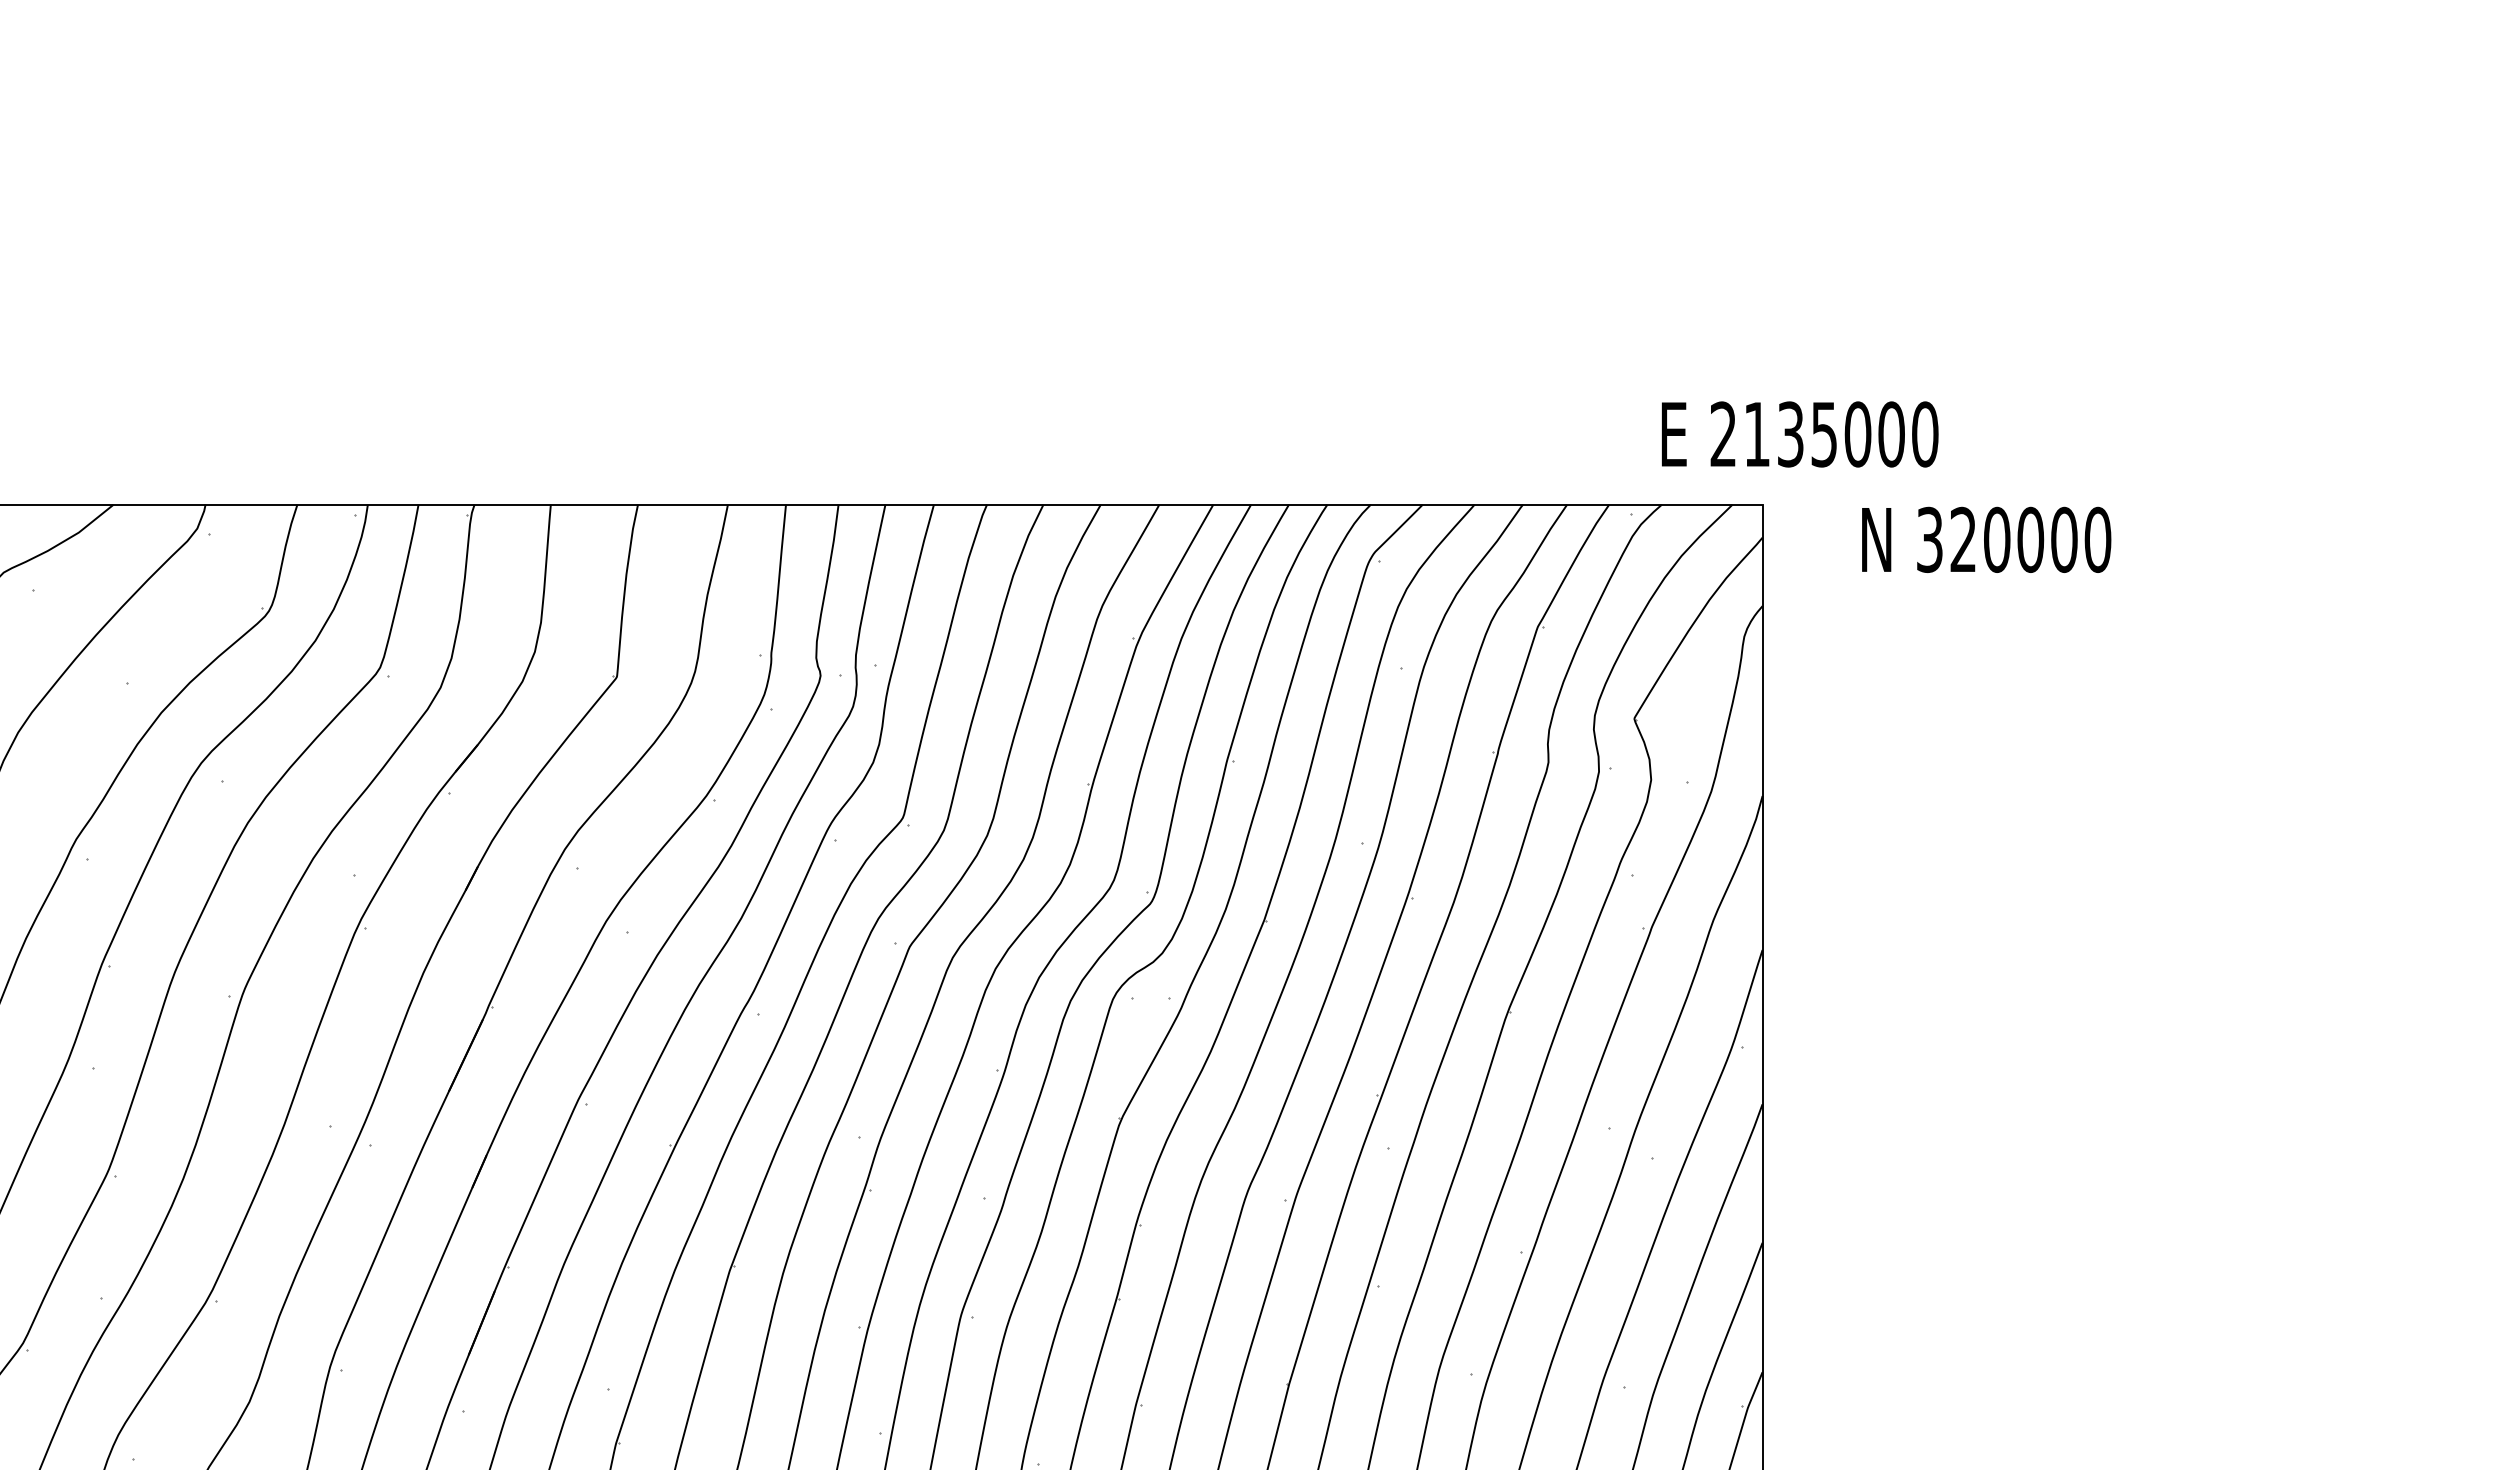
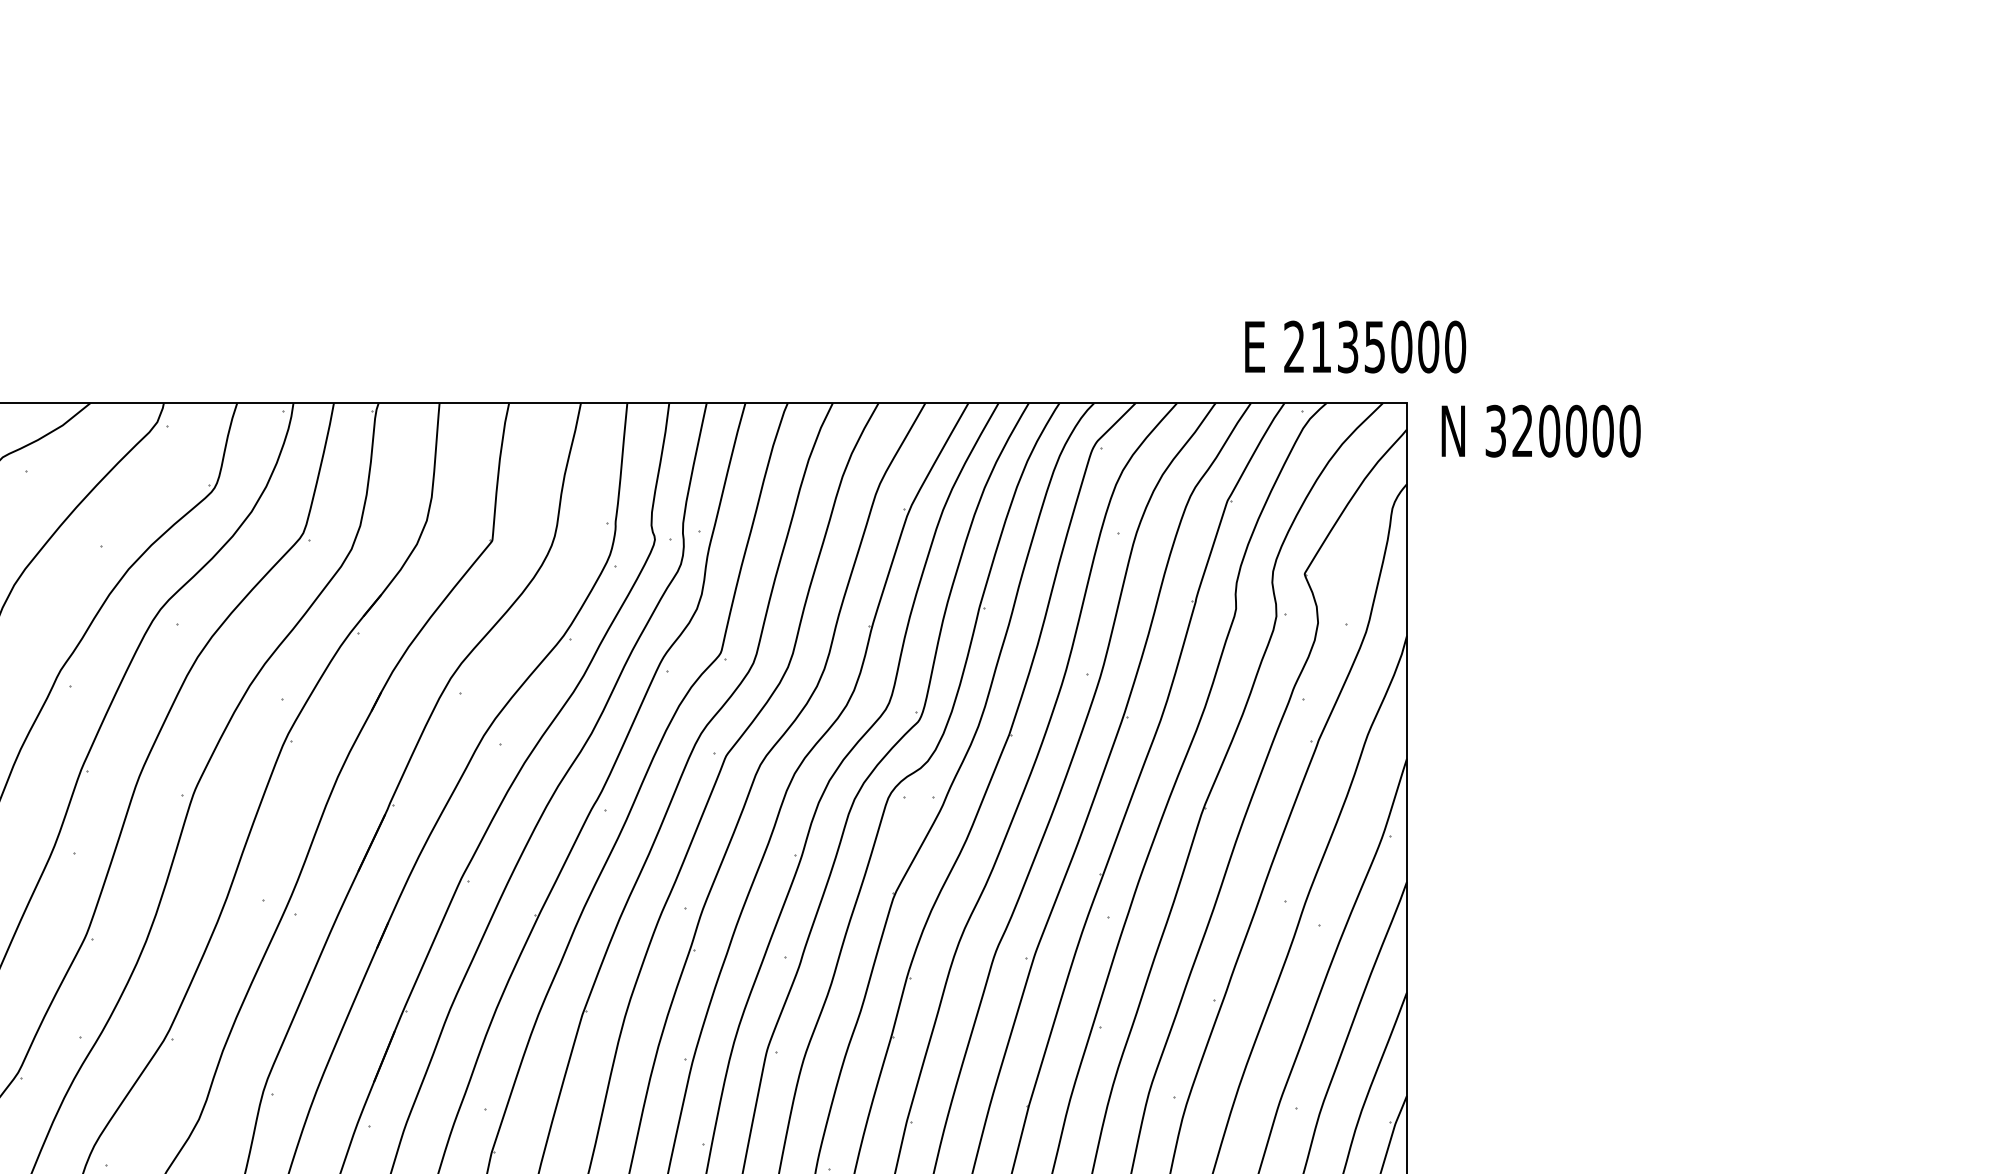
text: (1800, 434) -> (1355, 347), moved
text: (1986, 539) -> (1541, 430), moved

